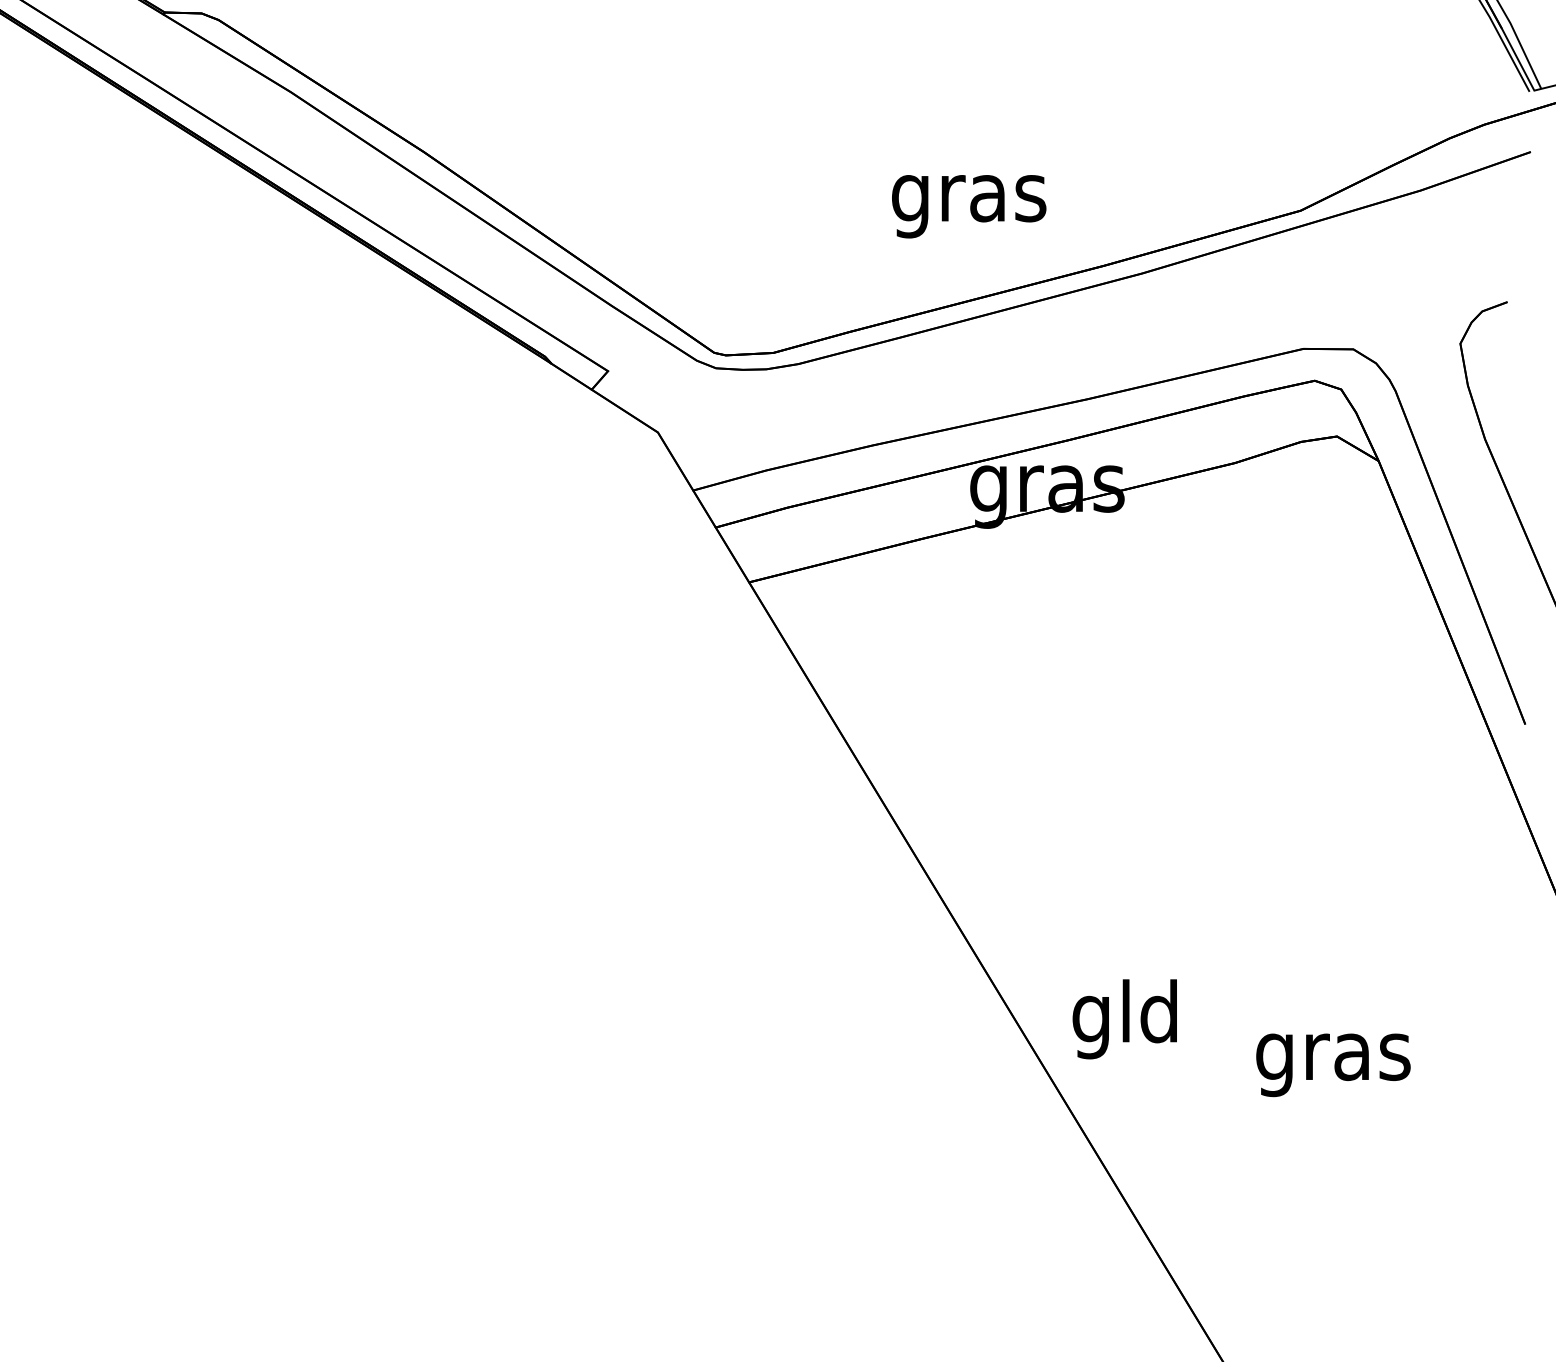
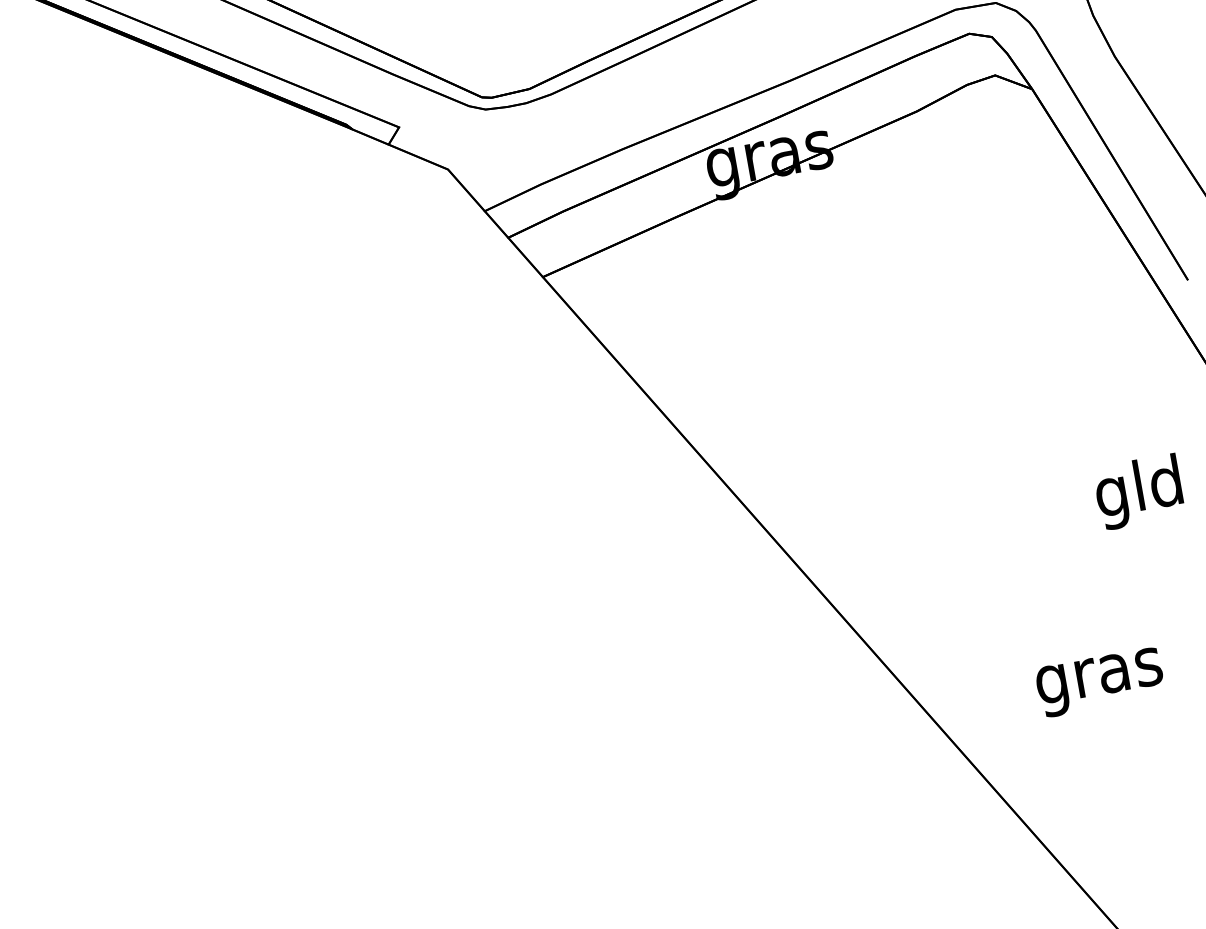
text: (1124, 1019) -> (1138, 492), moved
text: (1333, 1065) -> (1100, 682), moved

